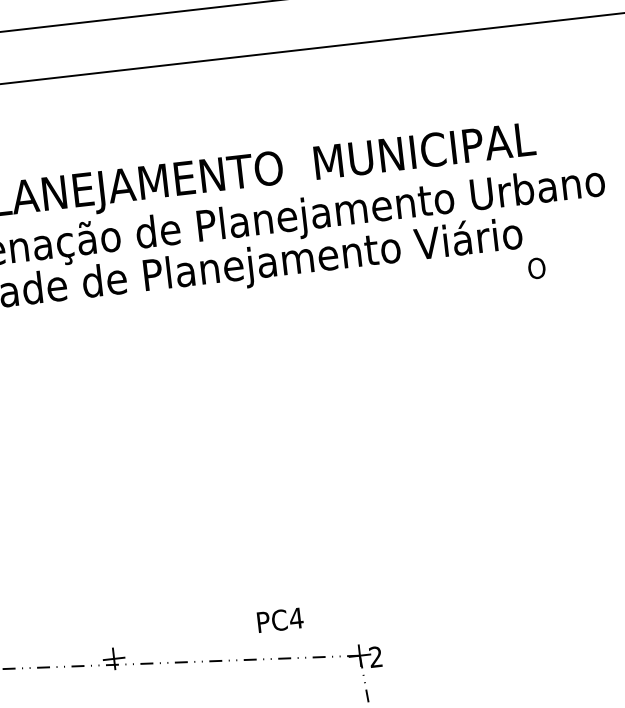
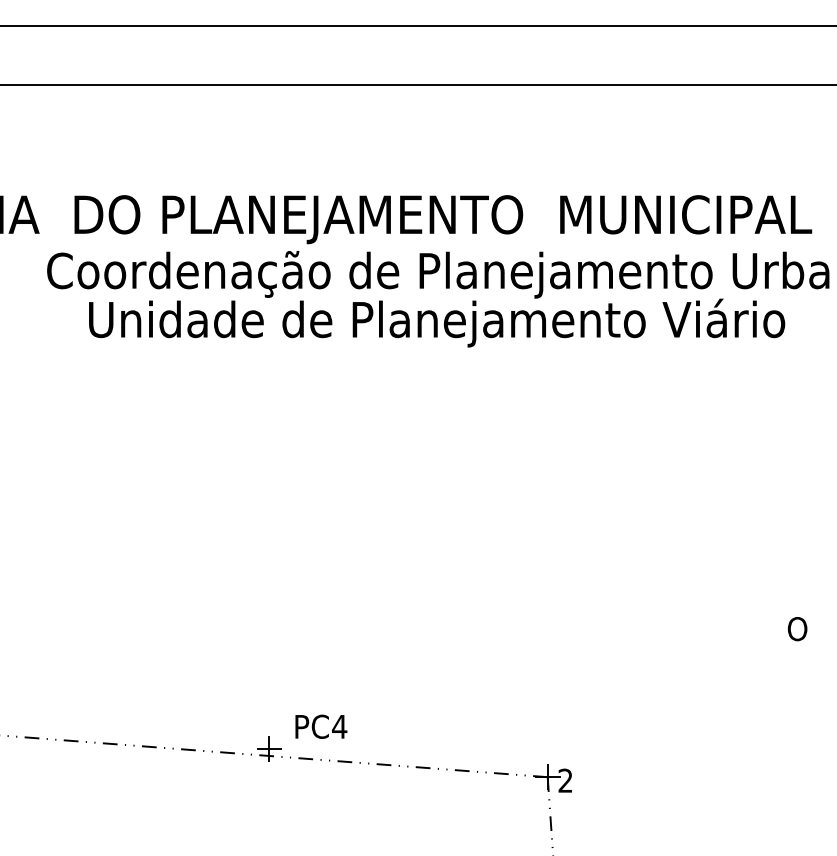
text: (536, 268) -> (797, 629), moved
text: (280, 619) -> (321, 726), moved

